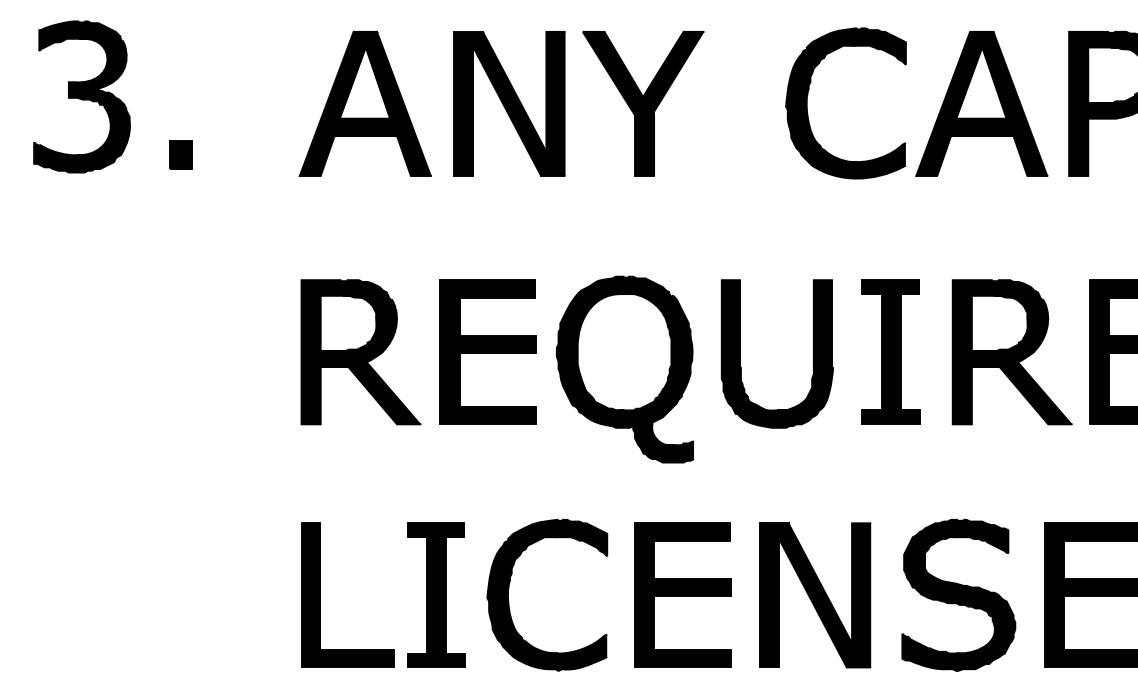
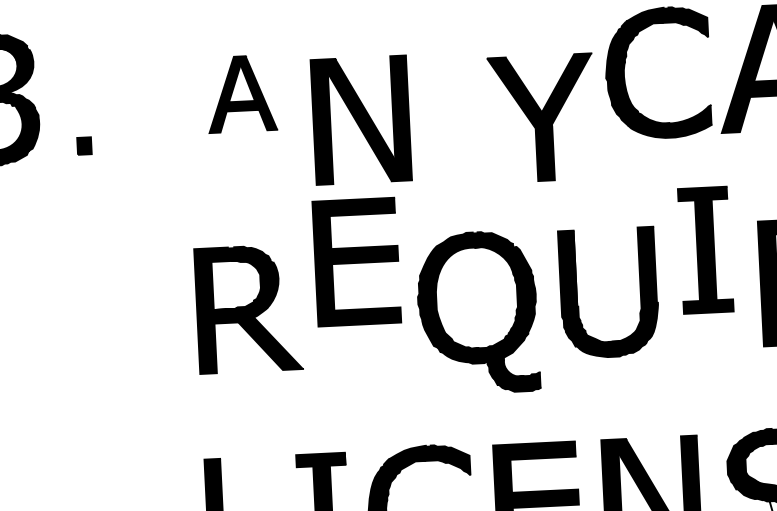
part: (364, 103) -> (241, 93), size x0.6
part: (509, 103) -> (361, 119), moved
part: (643, 103) -> (542, 117), moved
part: (180, 154) -> (84, 145), size x0.7
part: (487, 351) -> (356, 261), moved
part: (890, 351) -> (705, 249), moved

